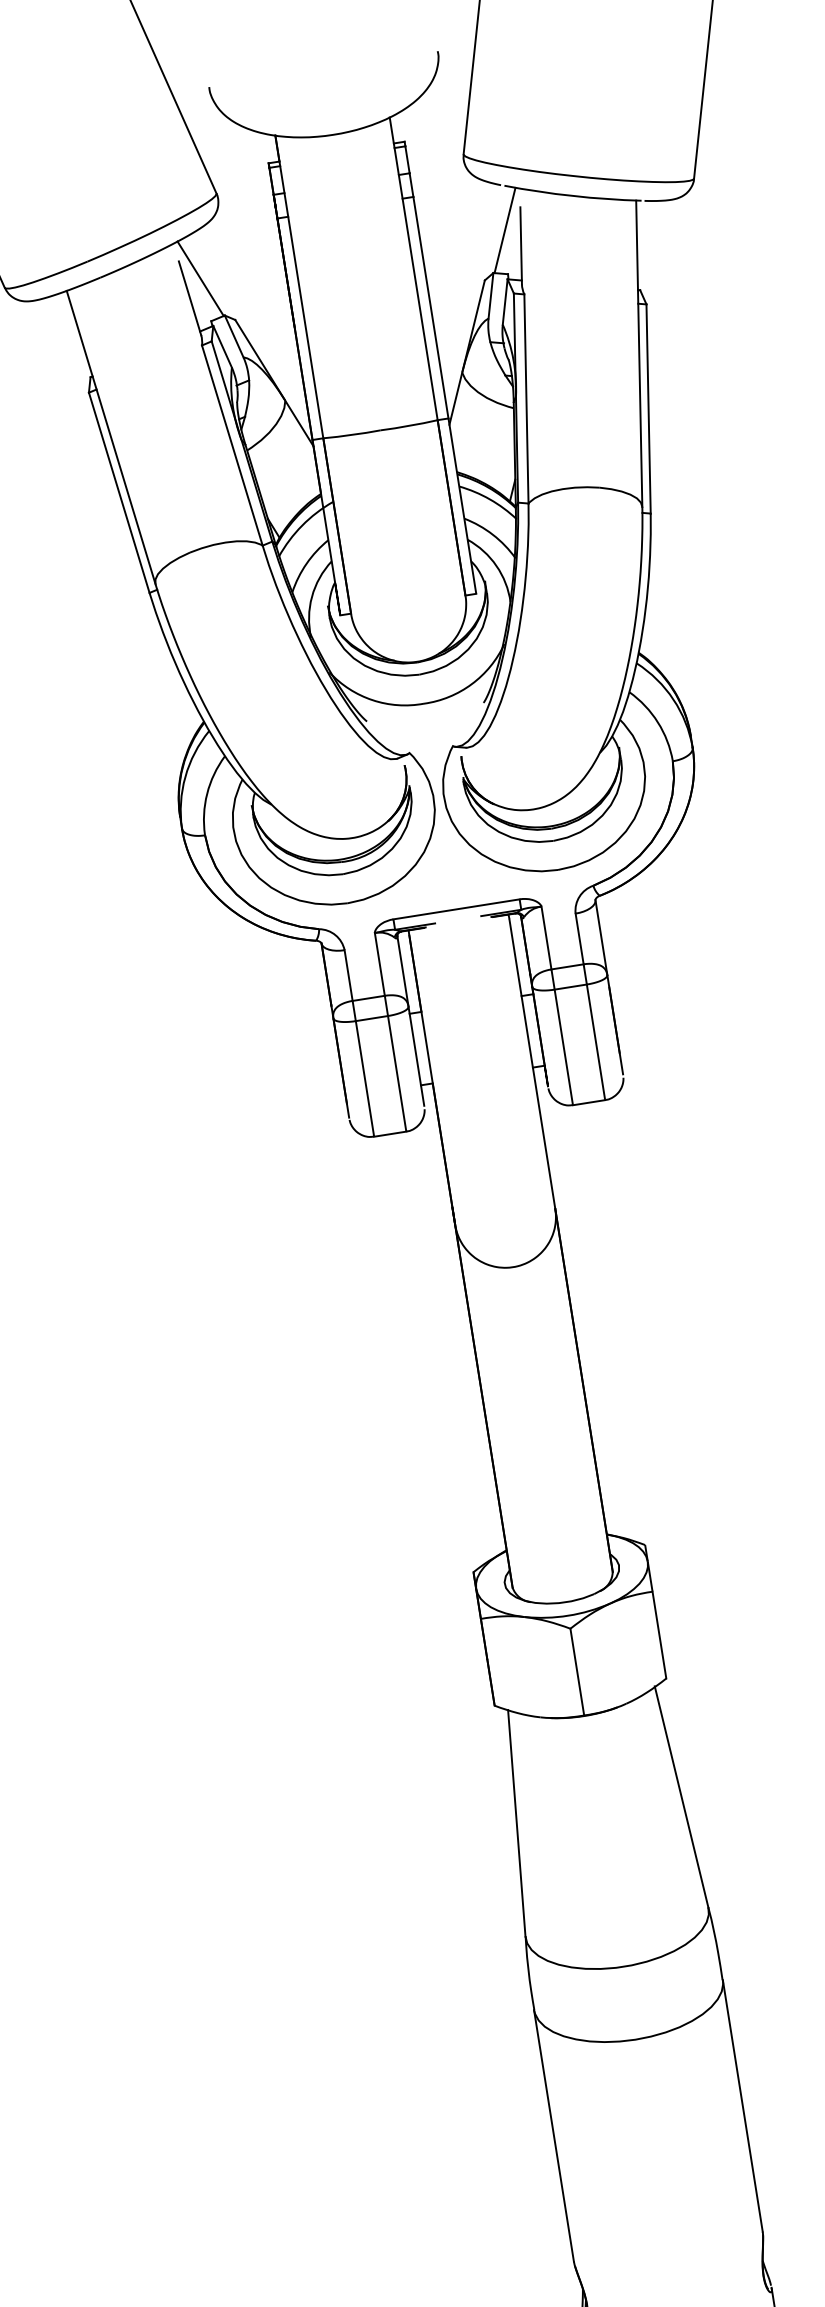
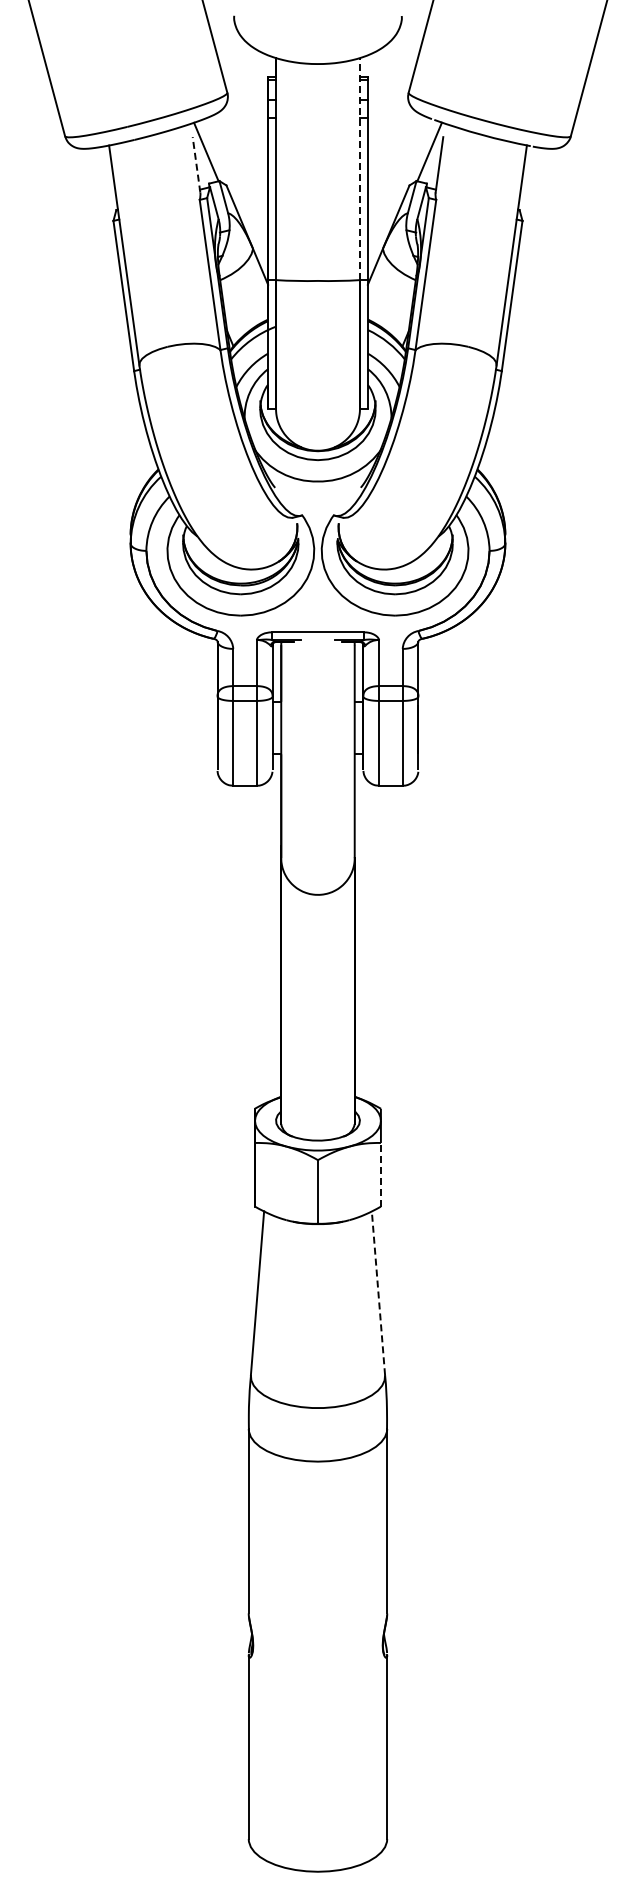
line: (412, 268) -> (359, 168), solid -> dashed
line: (189, 297) -> (196, 164), solid -> dashed
line: (658, 1634) -> (380, 1174), solid -> dashed
line: (681, 1796) -> (378, 1292), solid -> dashed

